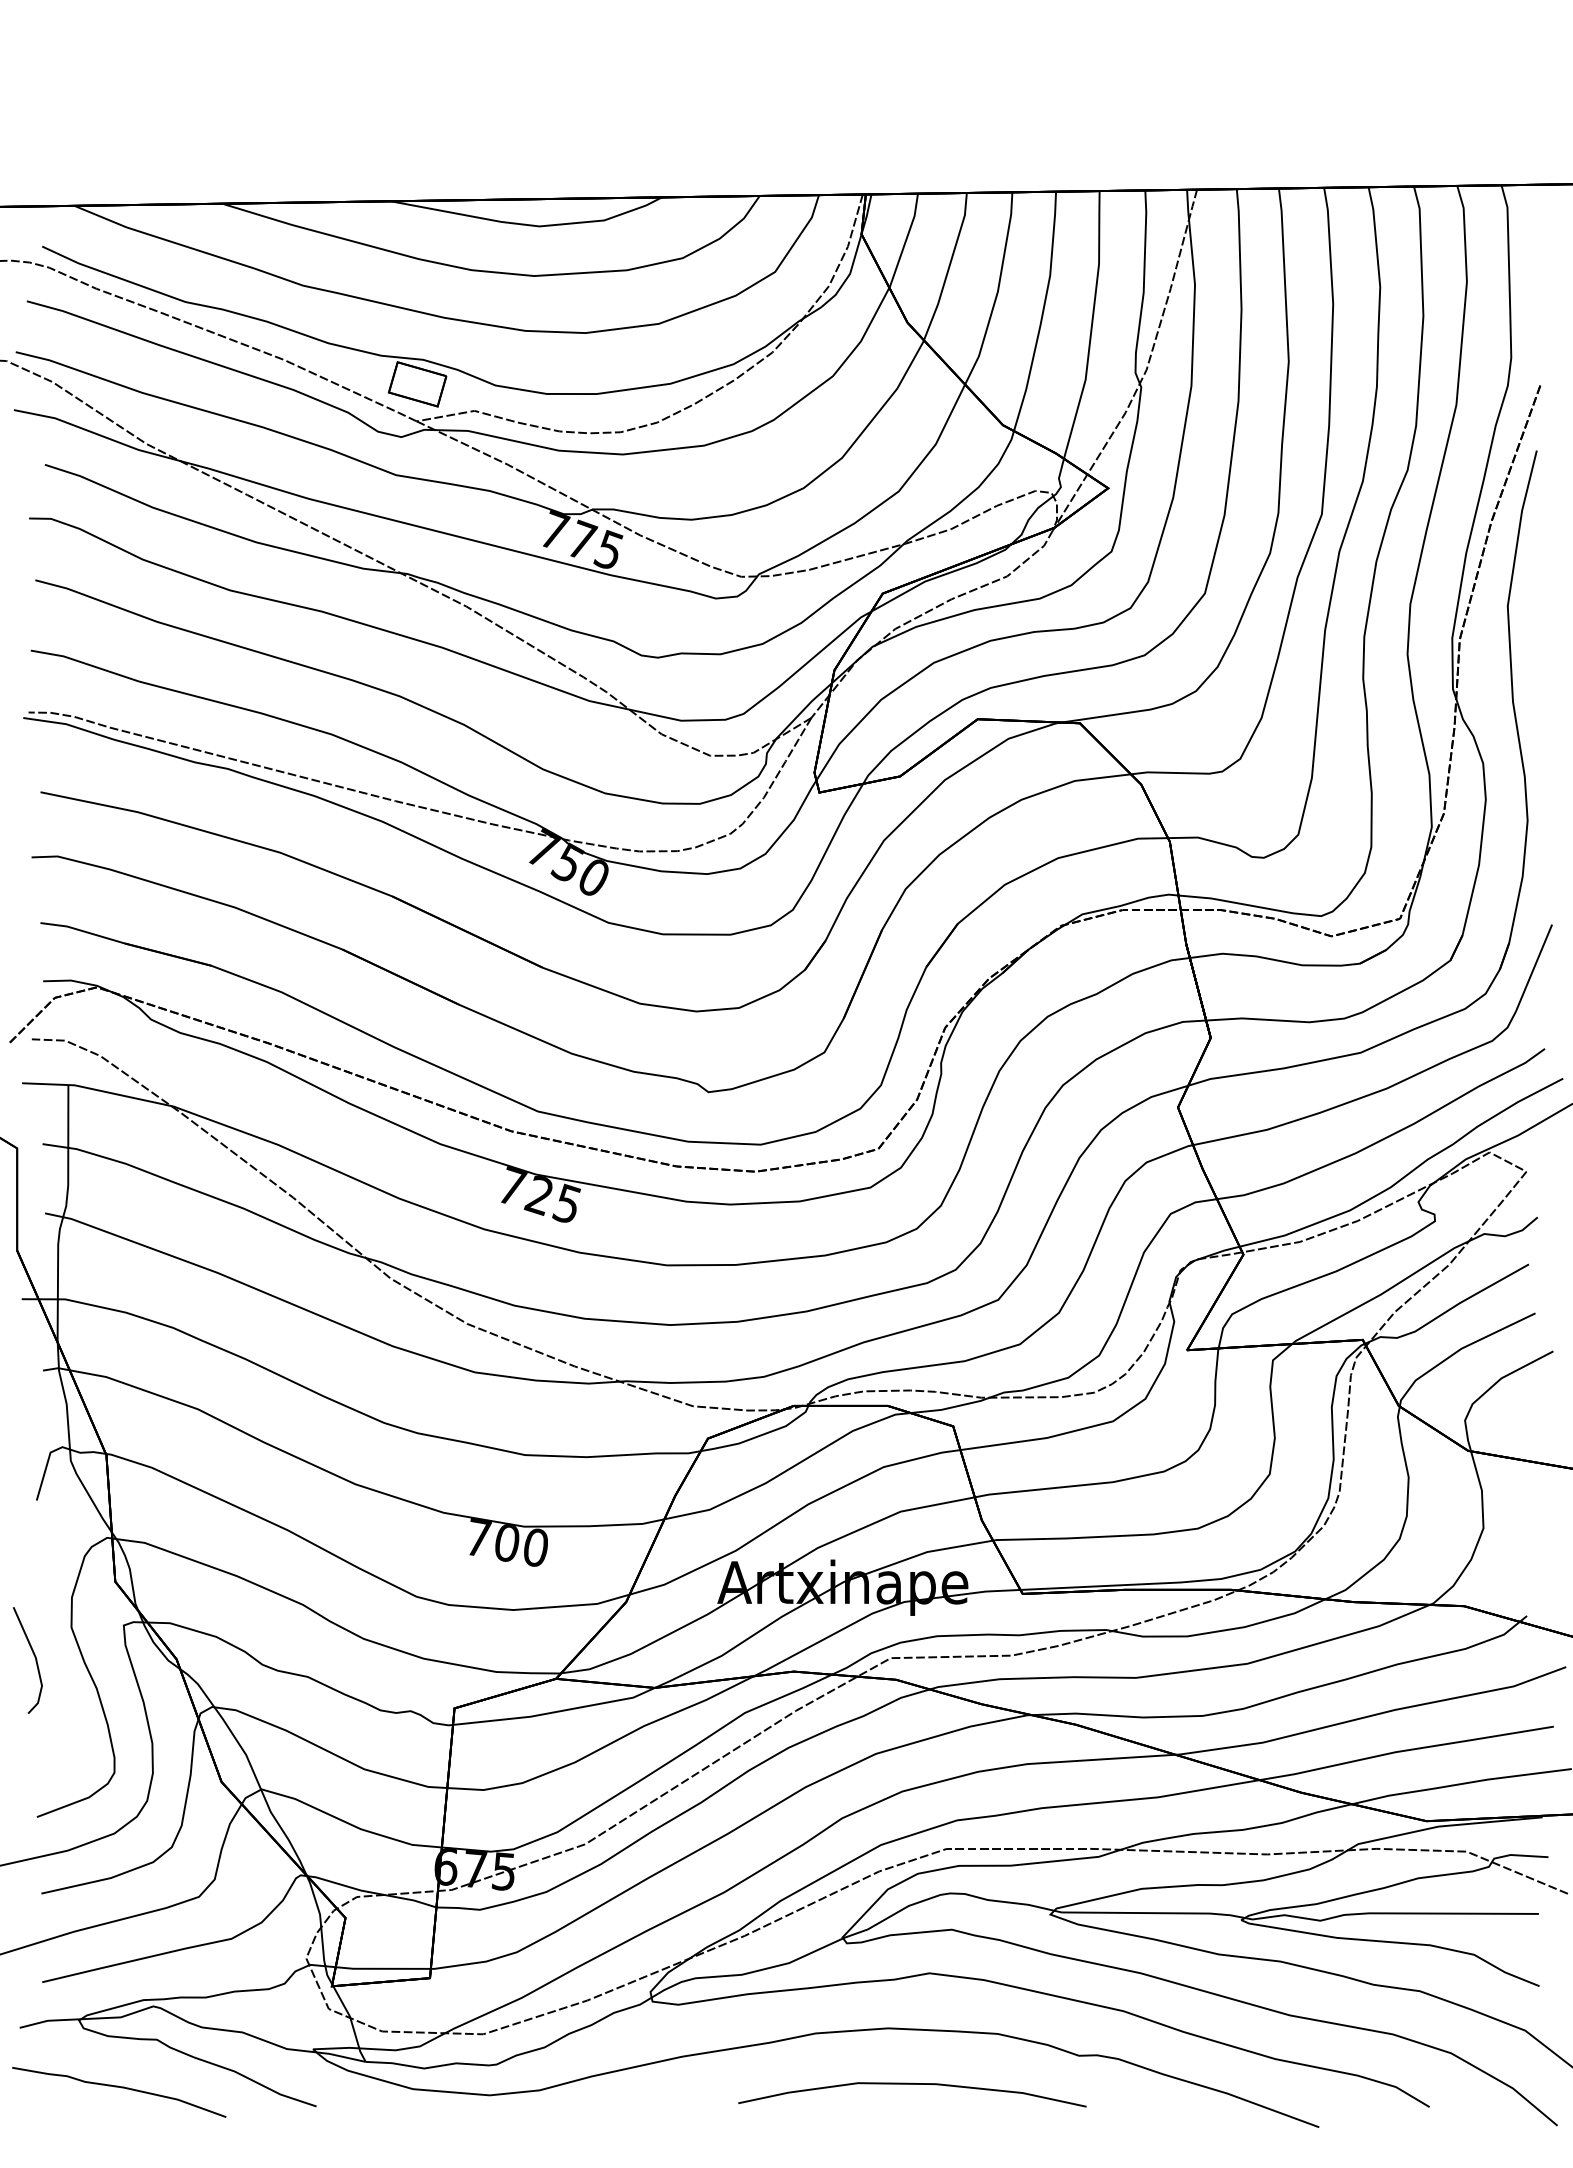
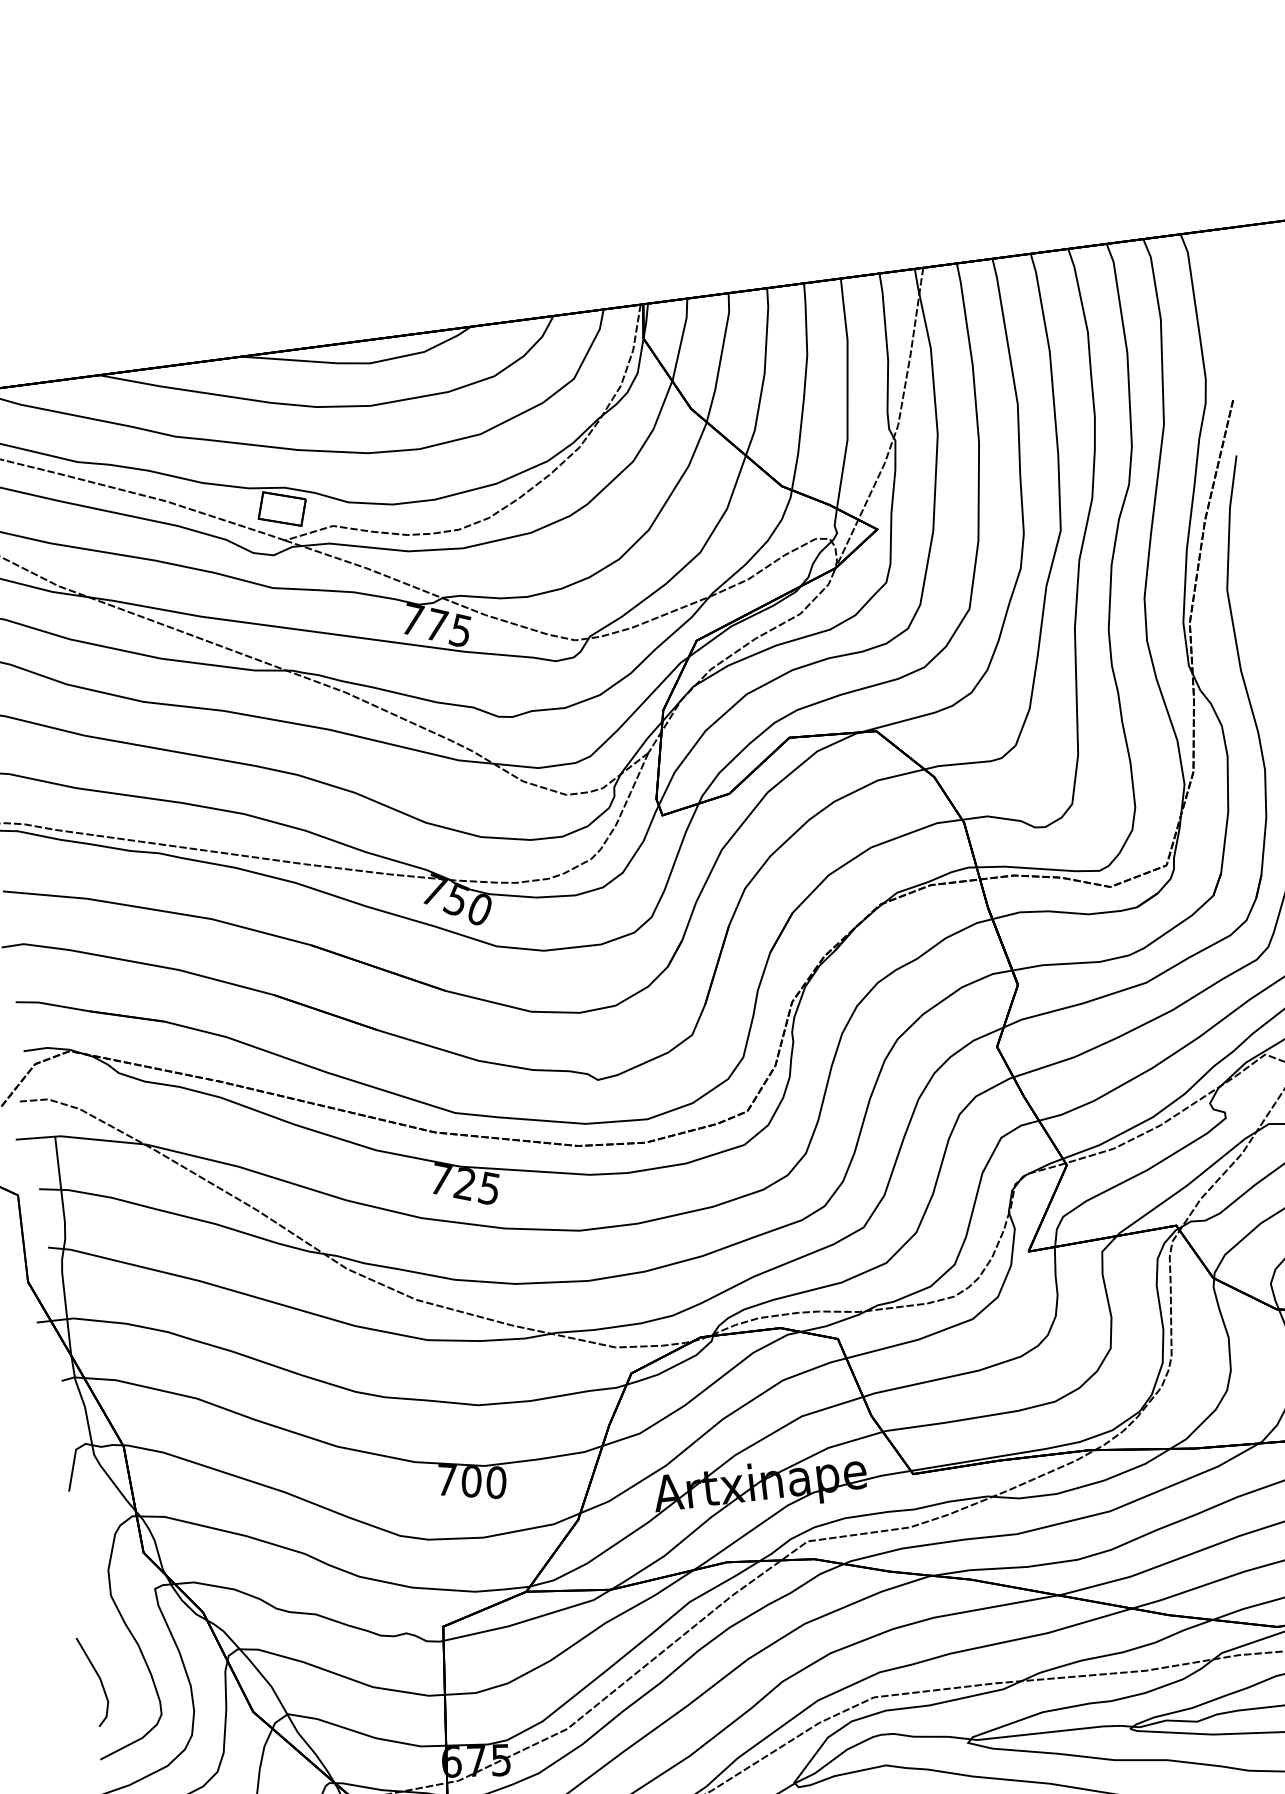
line: (34, 1657) -> (99, 1678), moved

